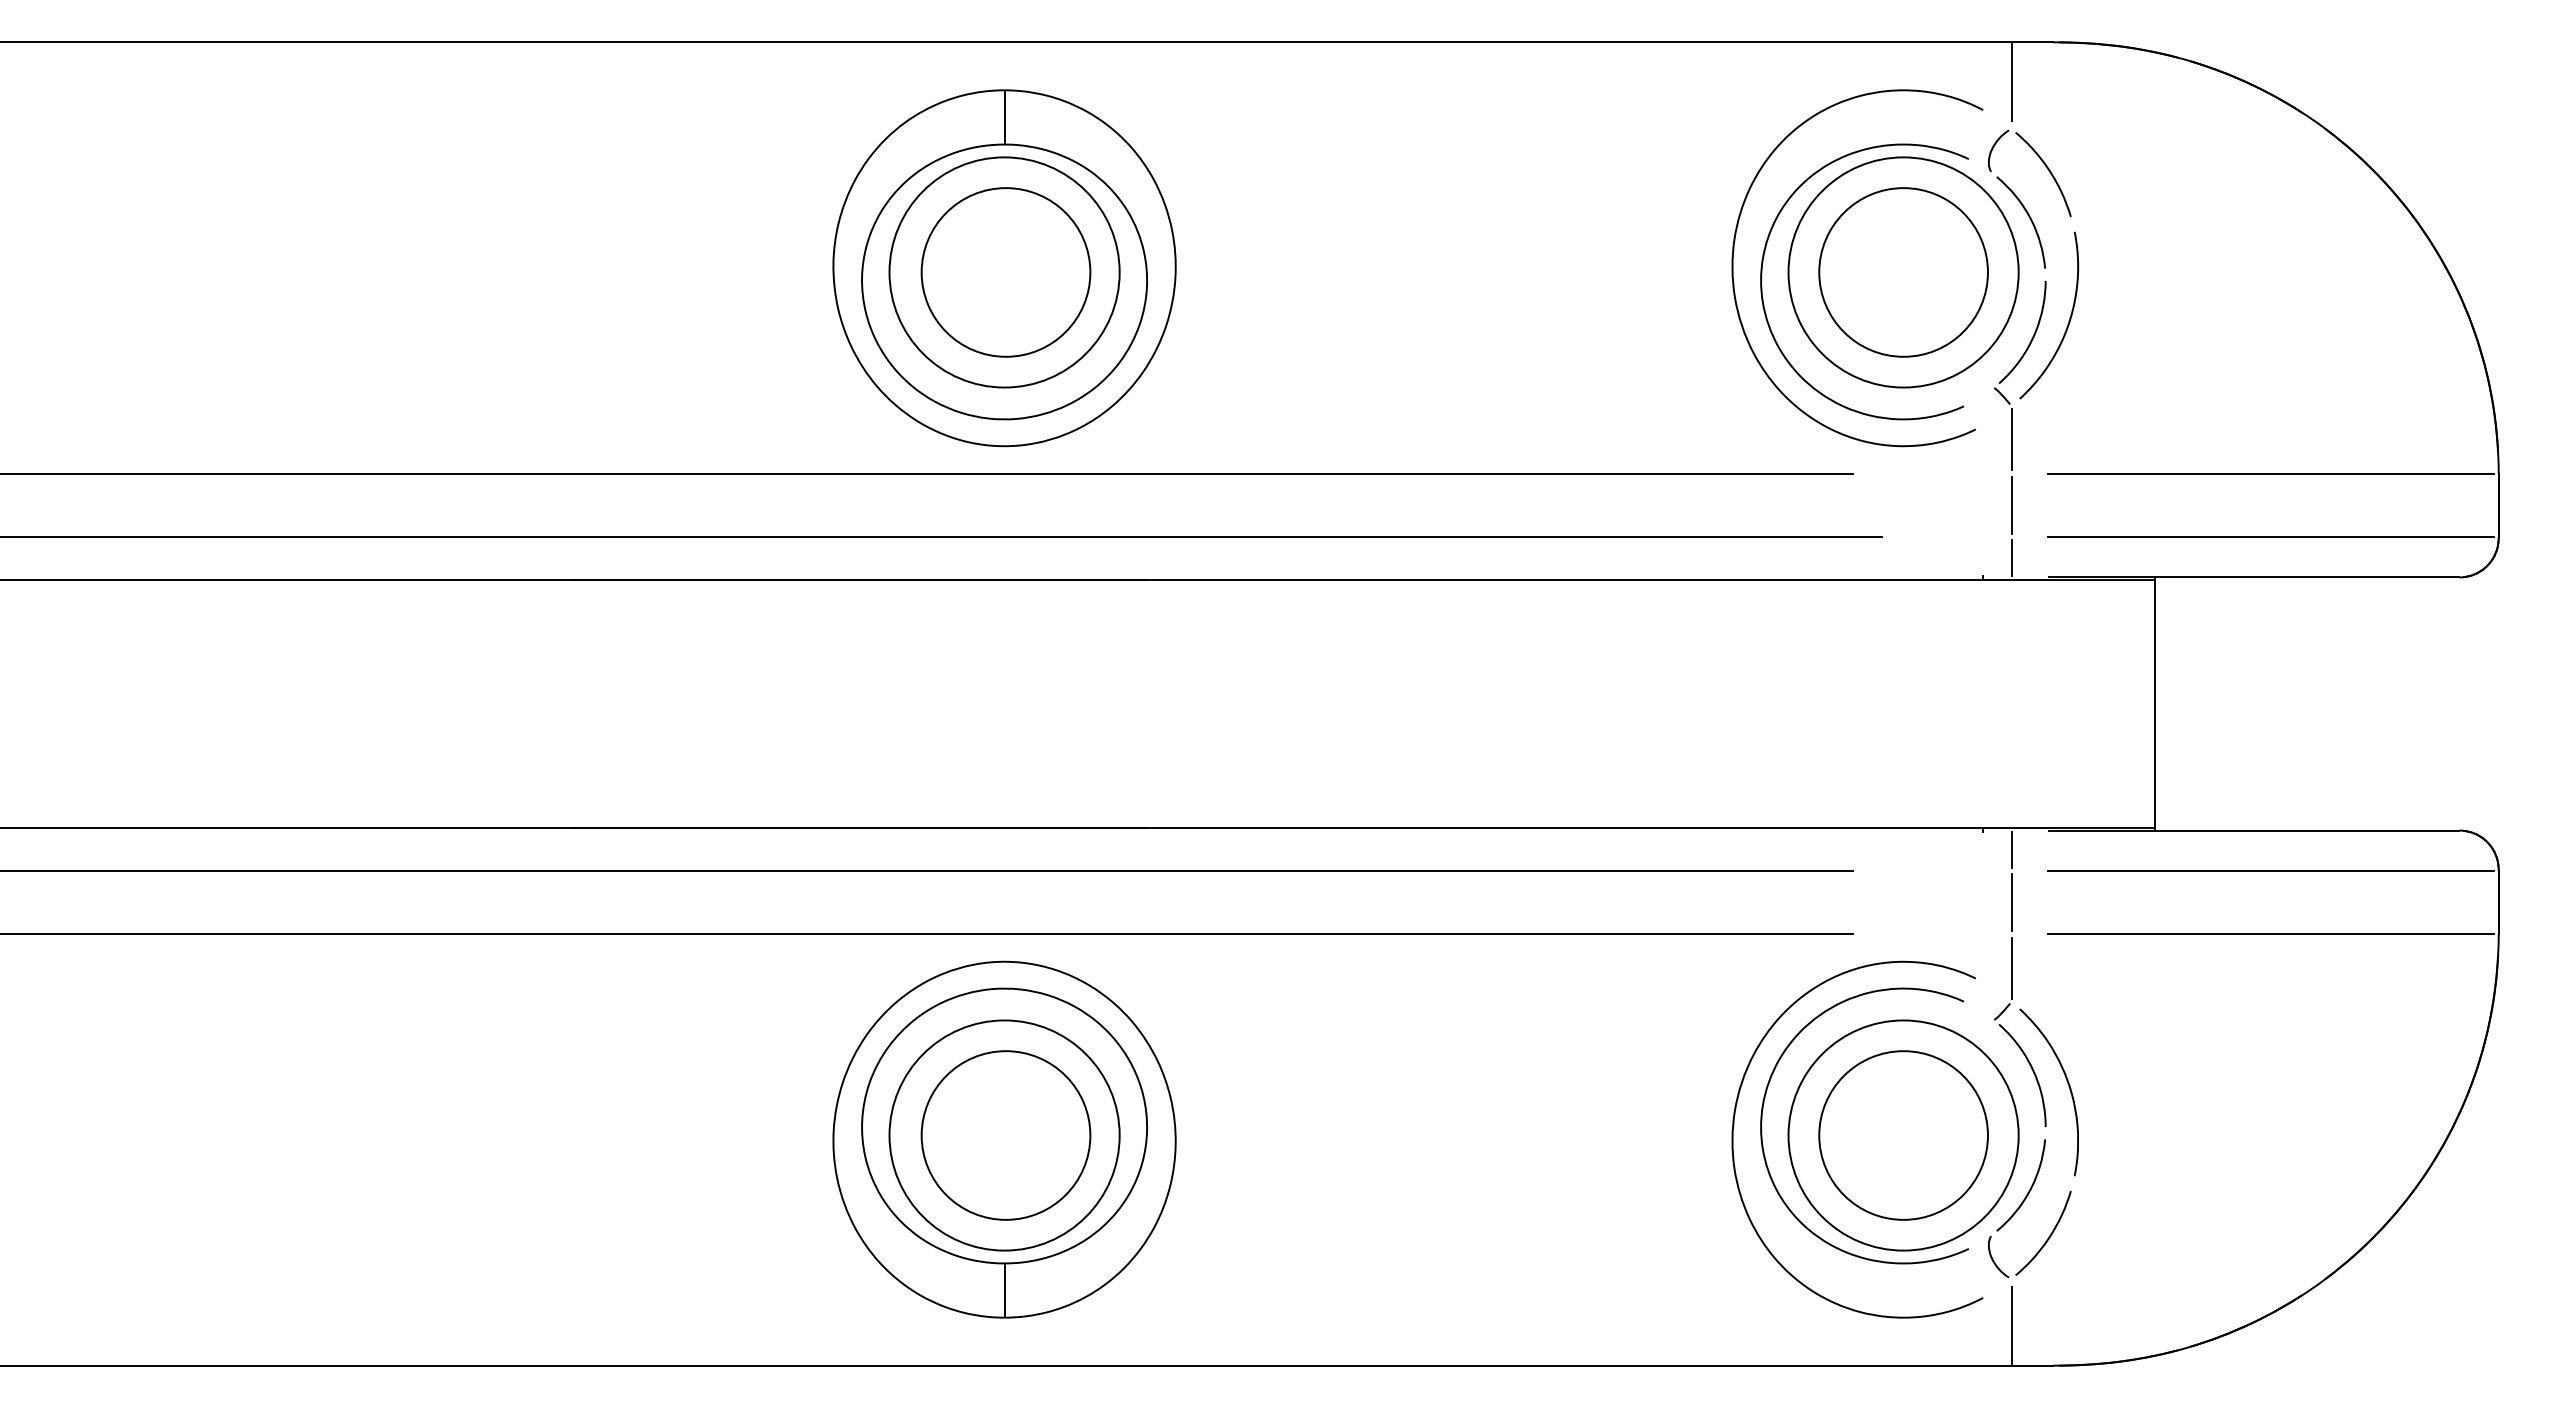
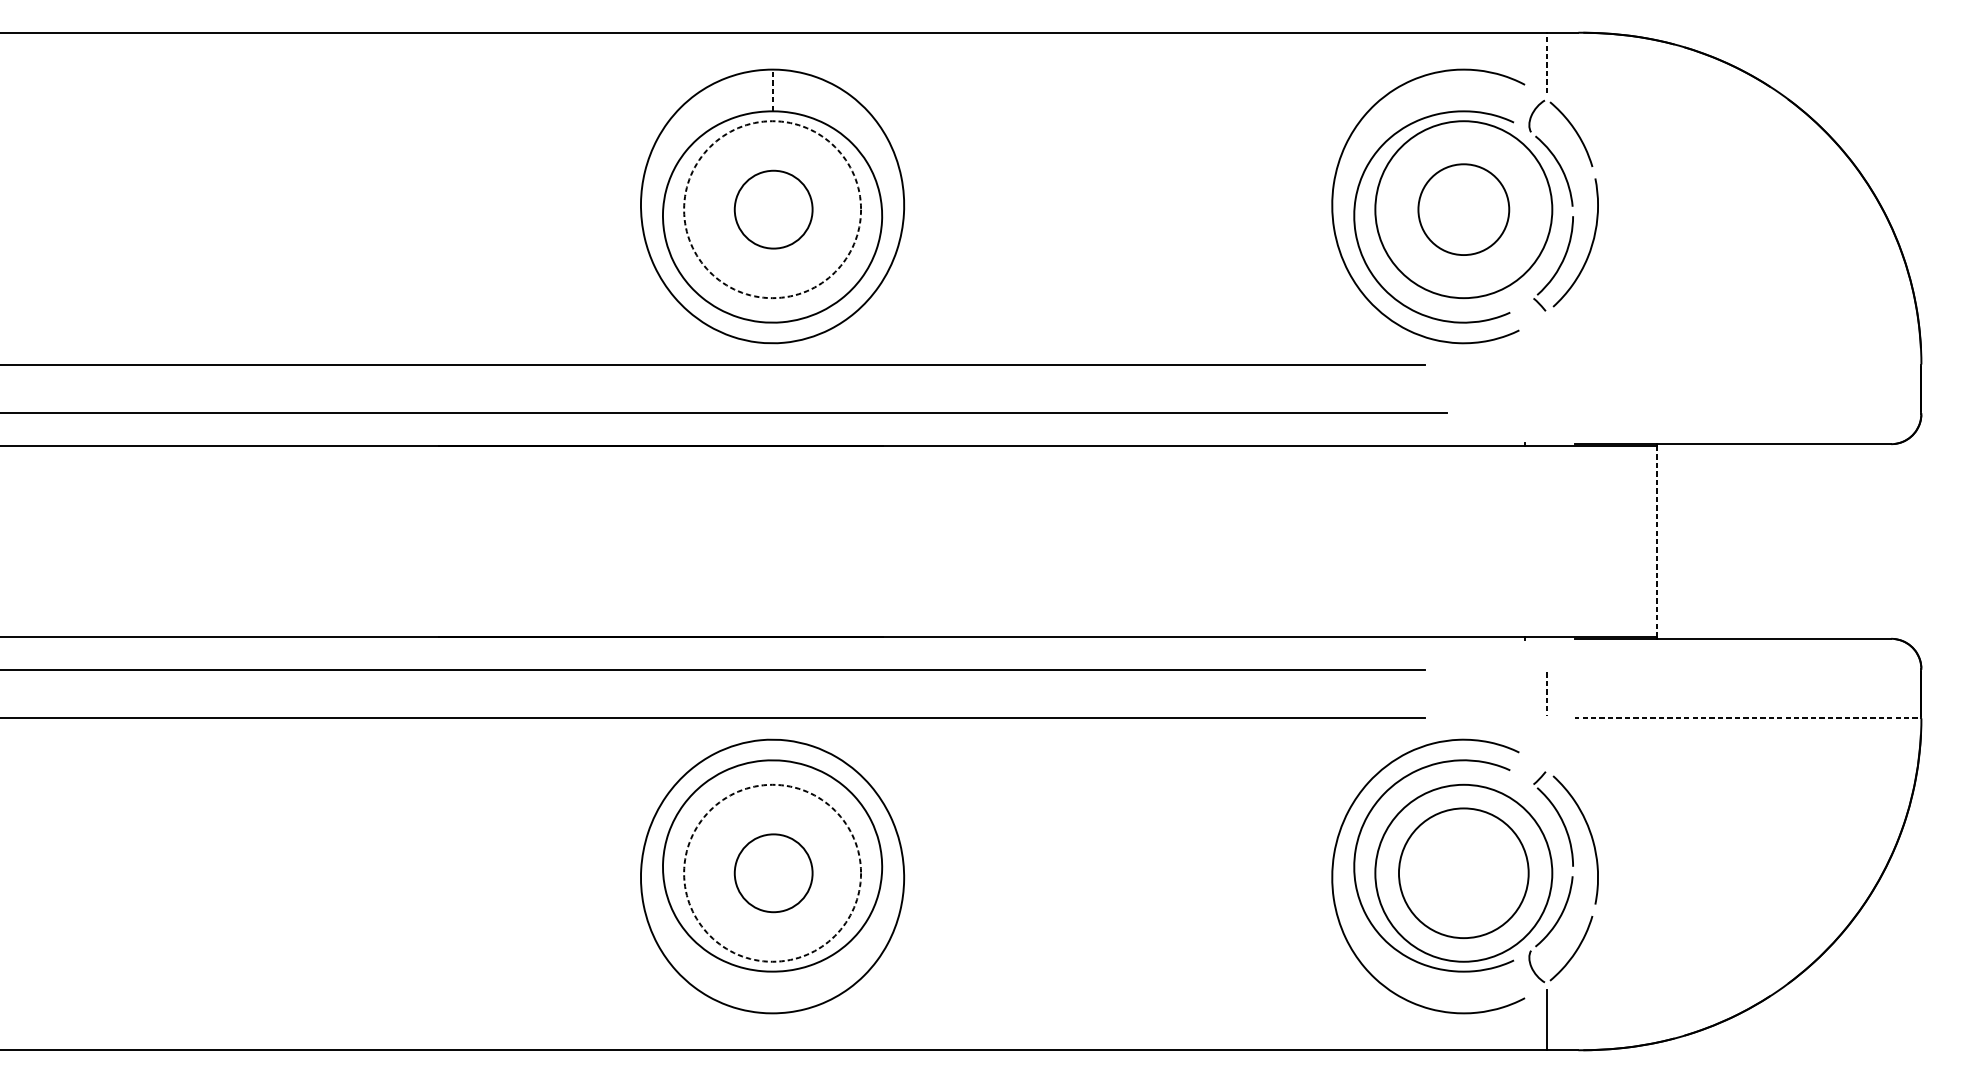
line: (2011, 81) -> (1546, 62), solid -> dashed
line: (1004, 118) -> (772, 91), solid -> dashed
circle: (1004, 272) -> (772, 209), solid -> dashed
circle: (1005, 272) -> (773, 209), size x0.6
circle: (1903, 272) -> (1463, 209), size x0.7
line: (2011, 439) -> (1546, 338), removed
line: (2270, 473) -> (1745, 364), removed
line: (2011, 505) -> (1546, 388), removed
line: (2270, 537) -> (1745, 413), removed
line: (2011, 557) -> (1546, 428), removed
line: (2155, 704) -> (1657, 541), solid -> dashed
line: (2011, 850) -> (1546, 654), removed
line: (2270, 870) -> (1745, 669), removed
line: (2011, 903) -> (1546, 694), solid -> dashed
line: (2270, 934) -> (1745, 718), solid -> dashed
line: (2011, 967) -> (1546, 744), removed
circle: (1004, 1135) -> (772, 873), solid -> dashed
circle: (1005, 1135) -> (773, 873), size x0.6
line: (1004, 1289) -> (772, 991), removed

